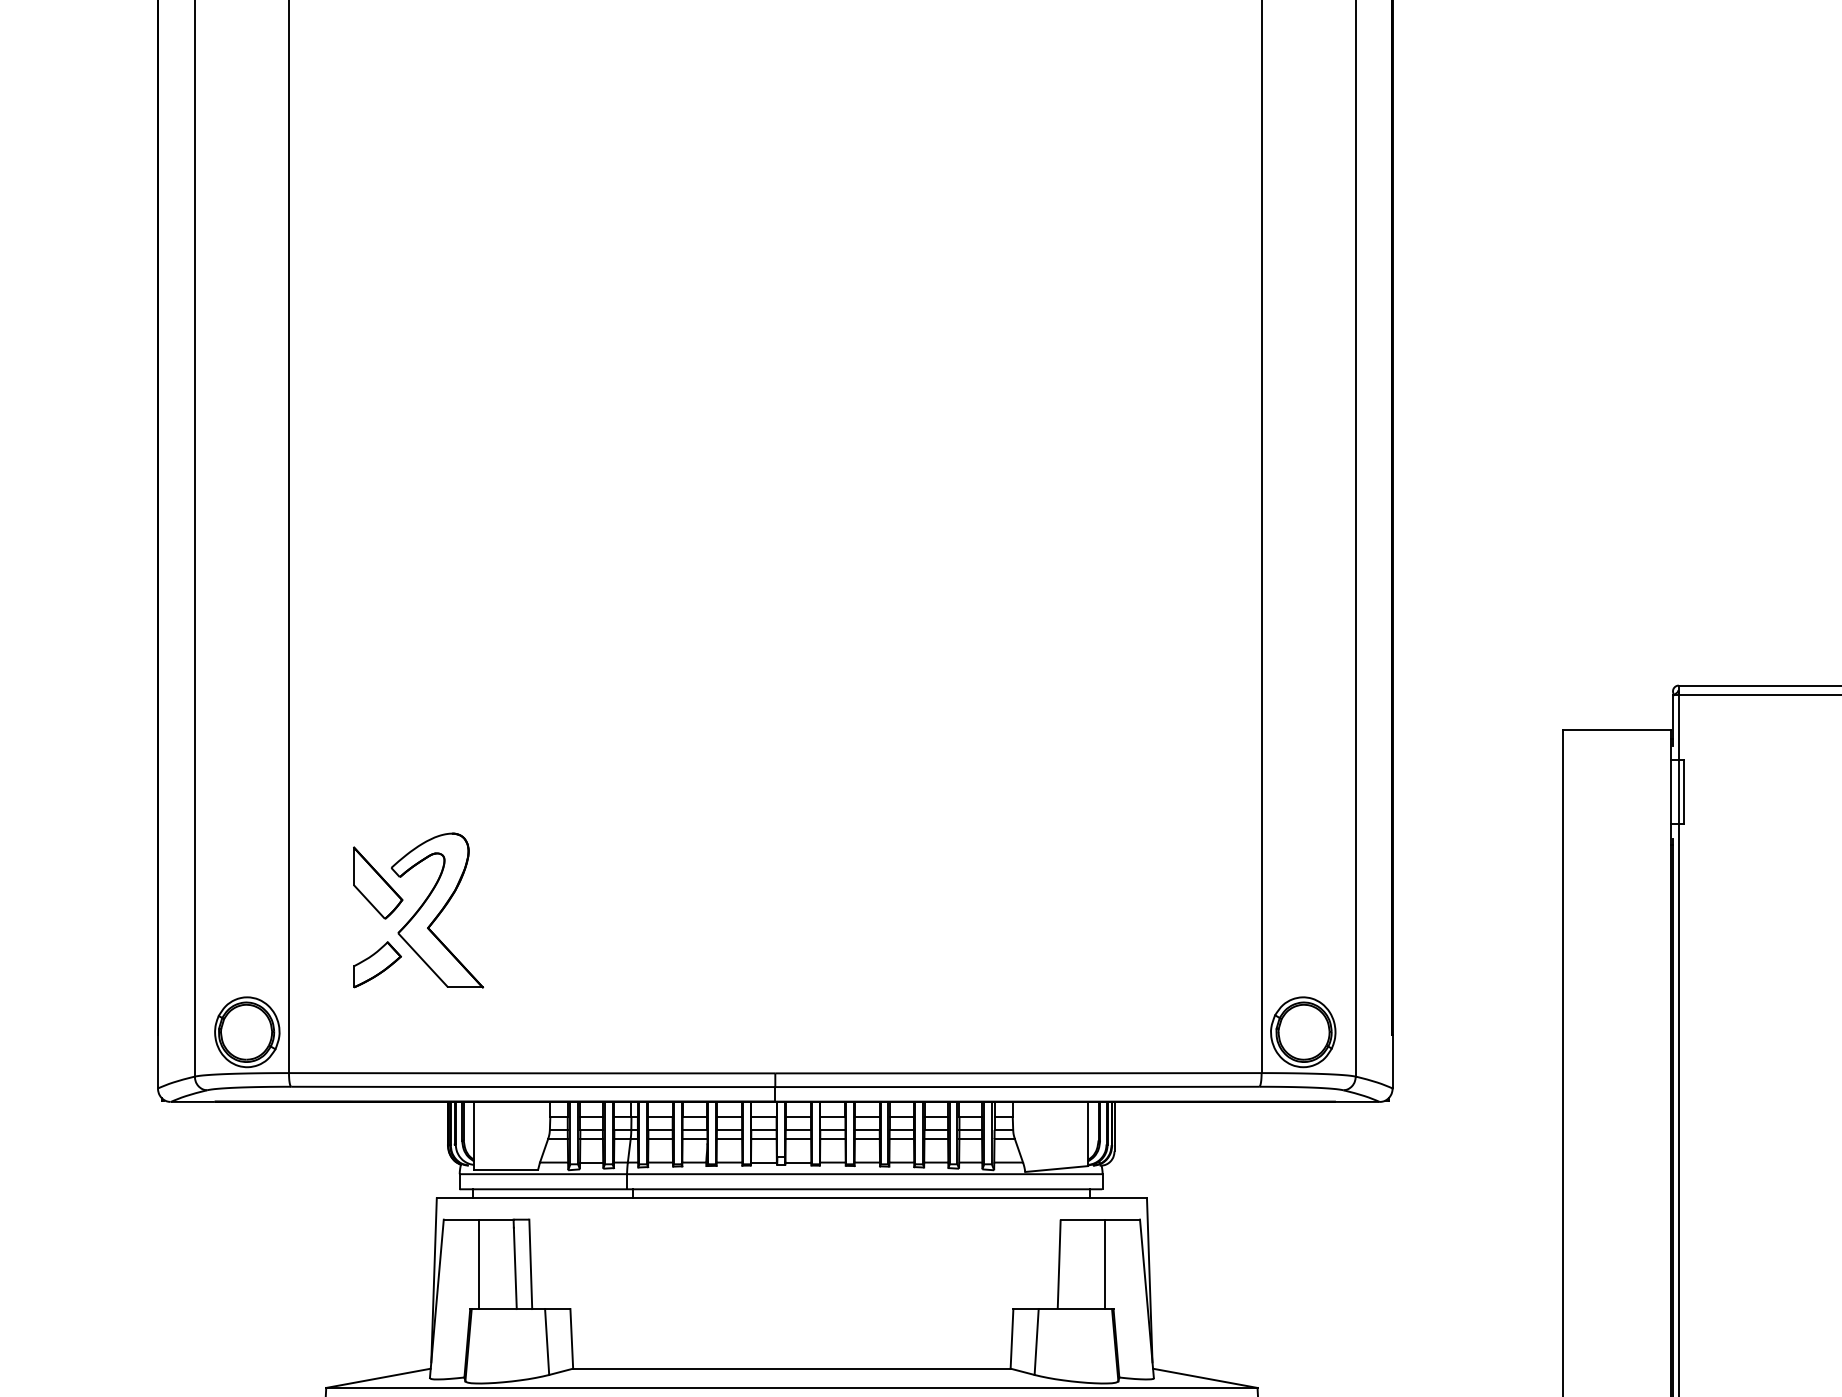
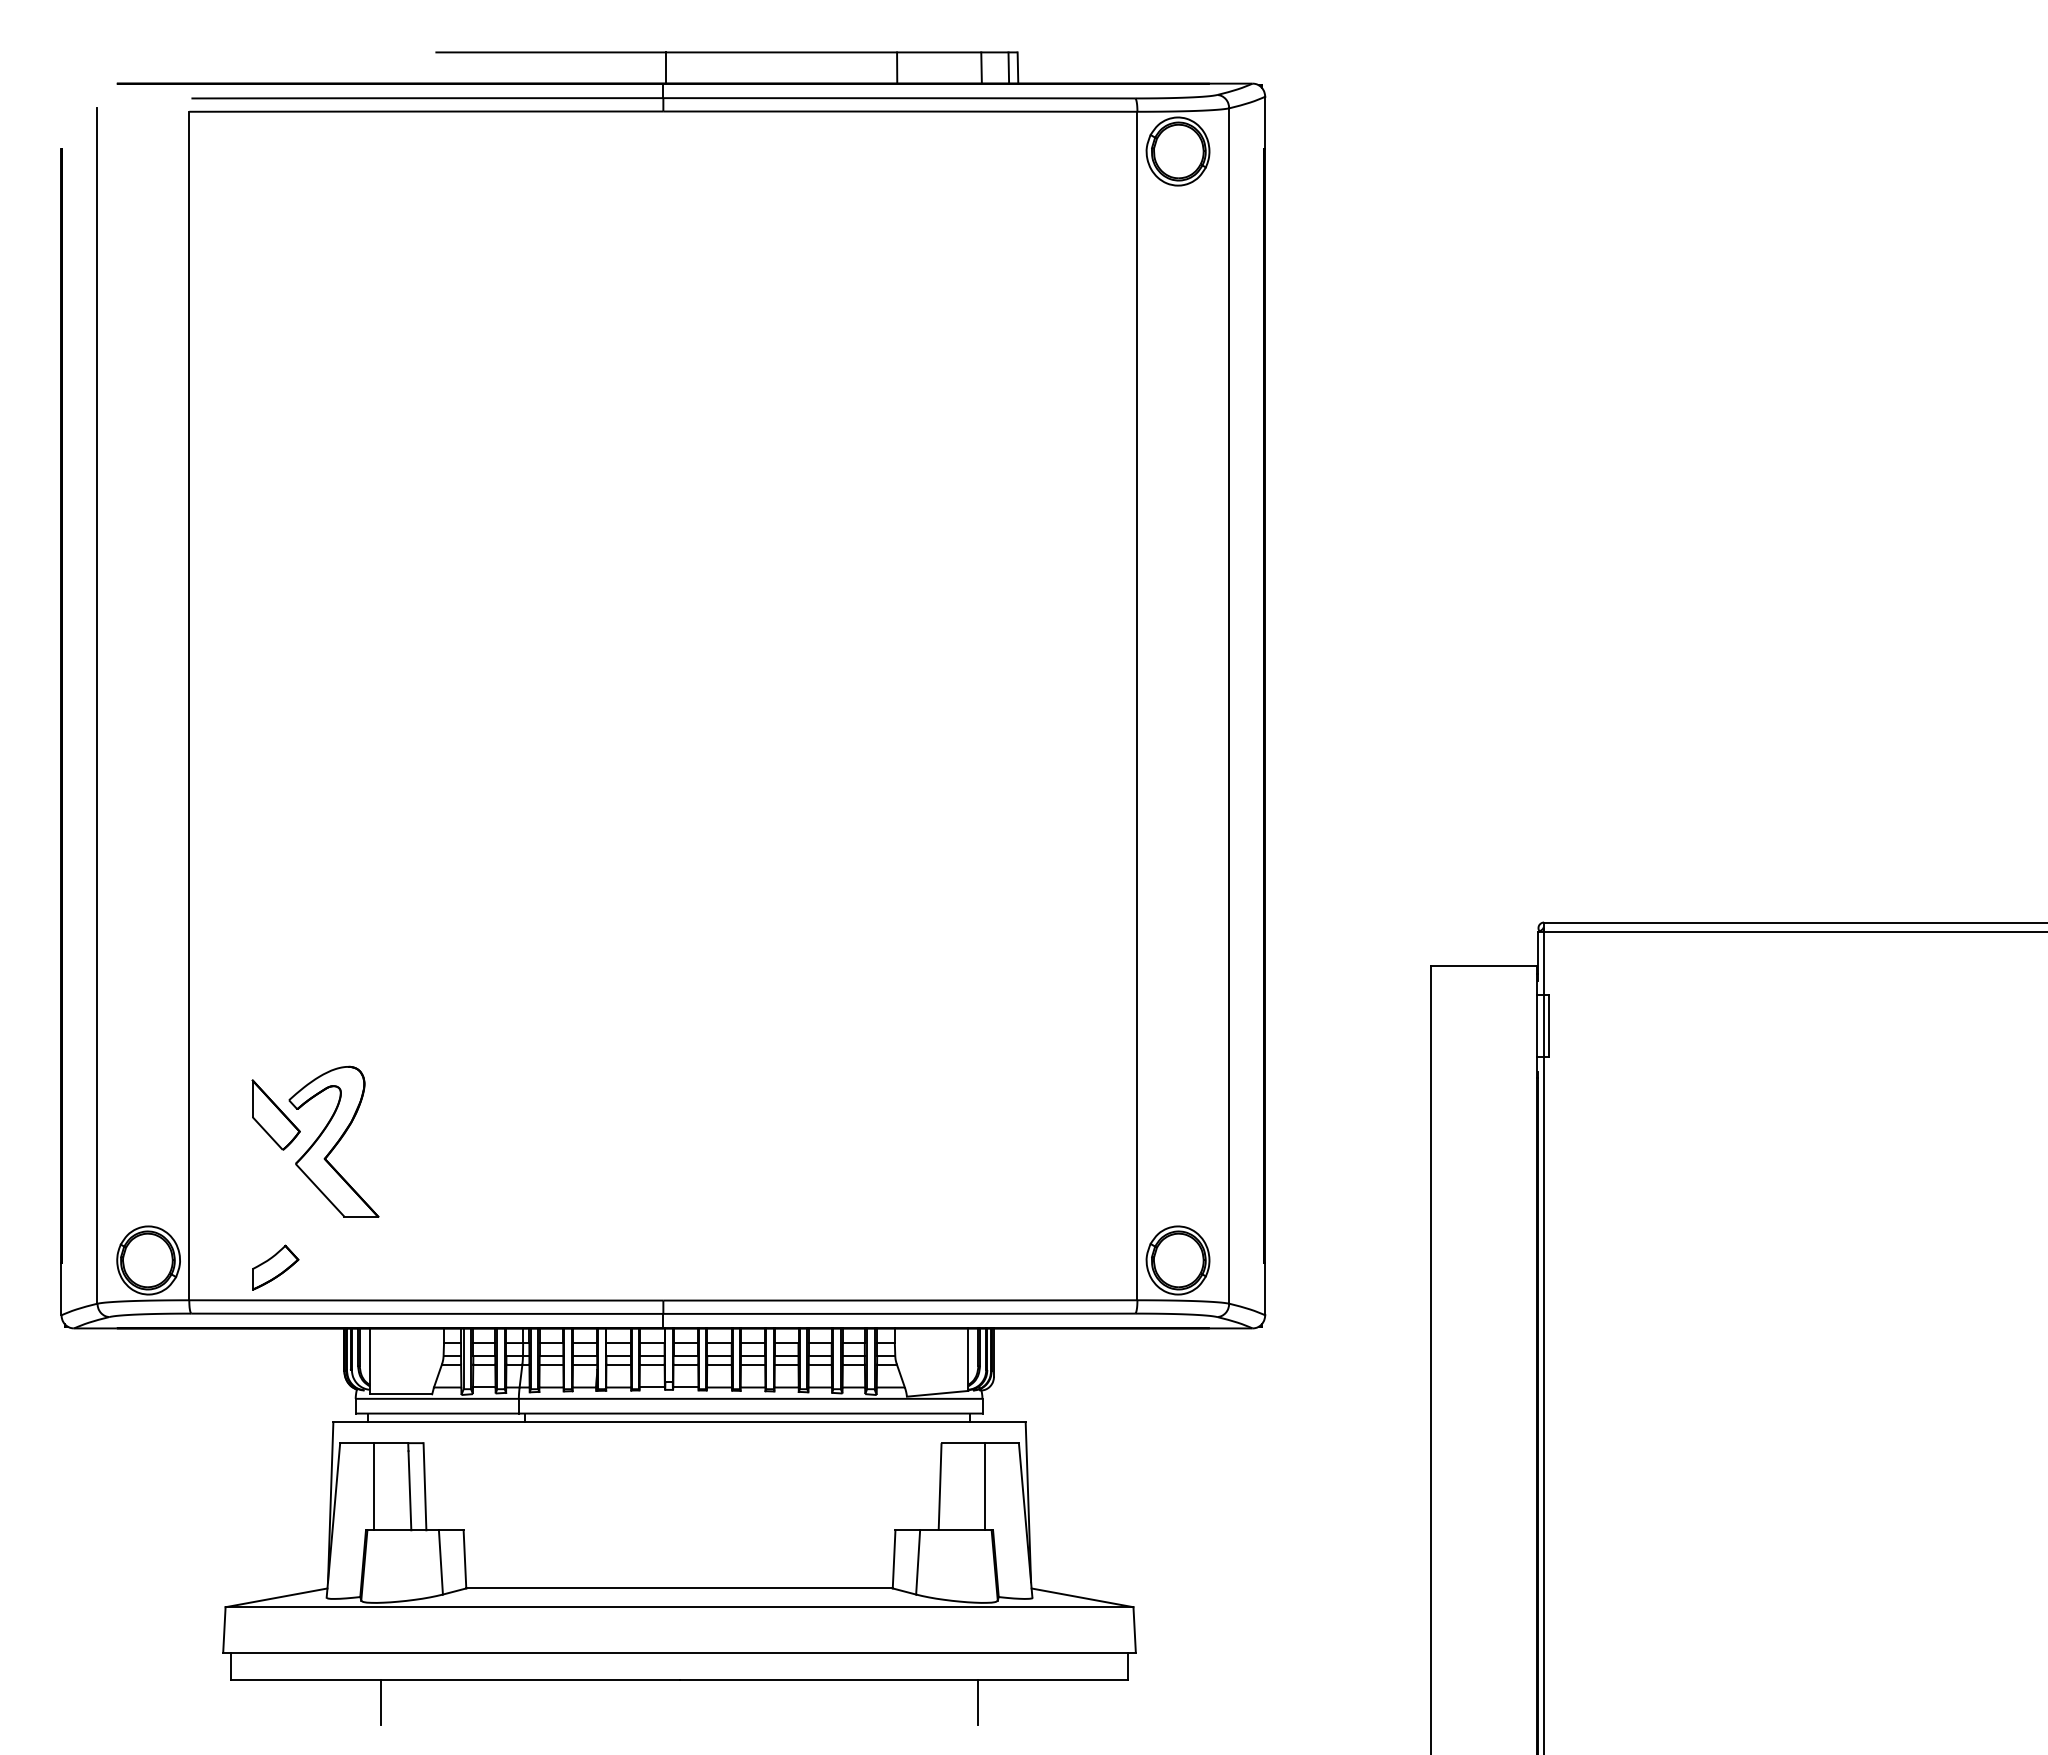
part: (377, 964) -> (275, 1267), moved

